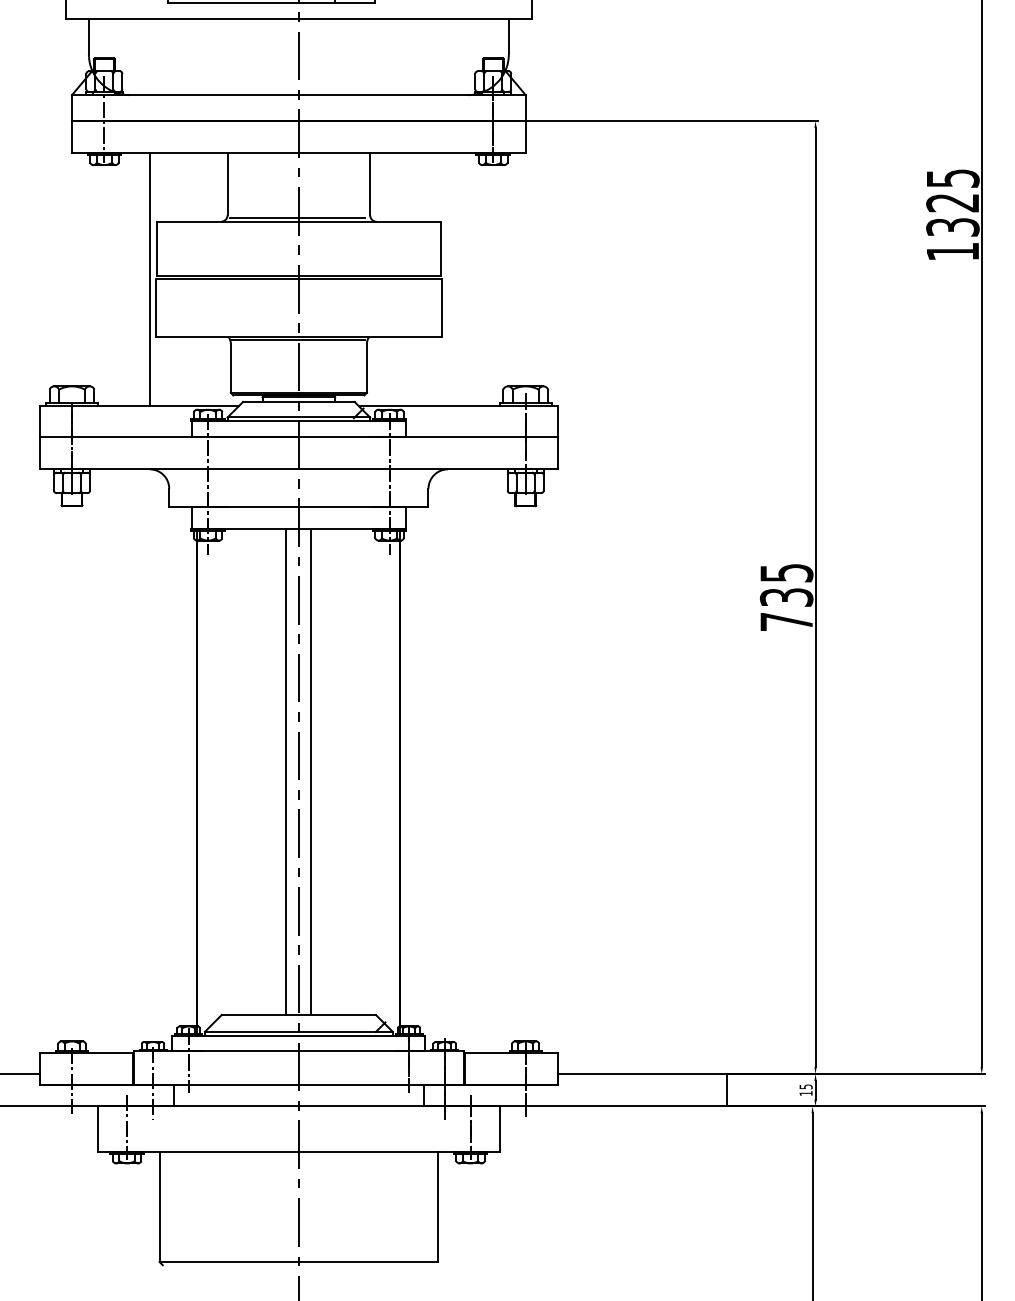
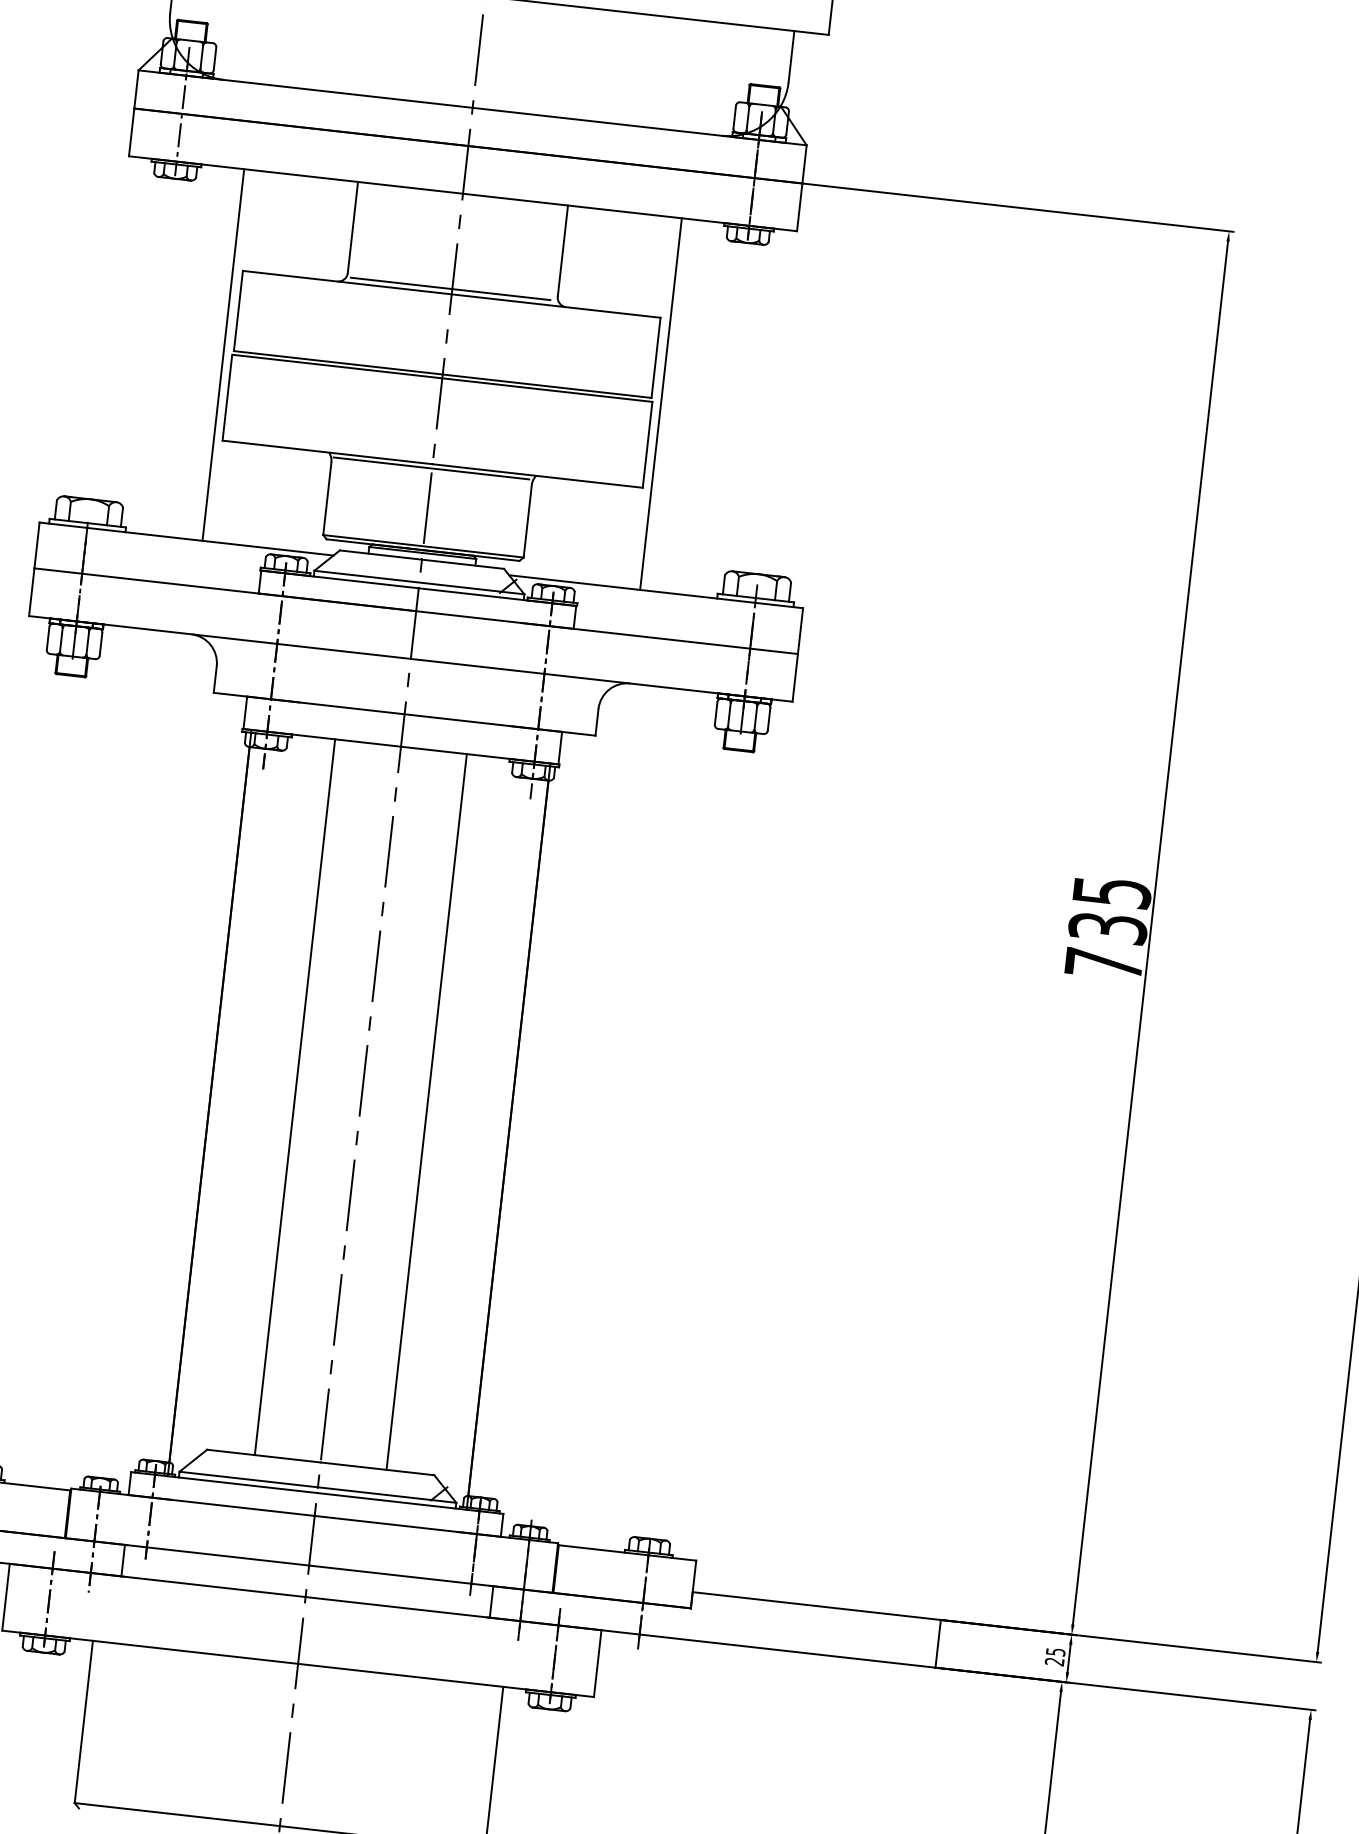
line: (447, 279) -> (661, 403), added
line: (286, 771) -> (295, 1096), moved
line: (310, 771) -> (426, 1111), moved
text: (805, 1093) -> (1053, 1661), 15 -> 25

